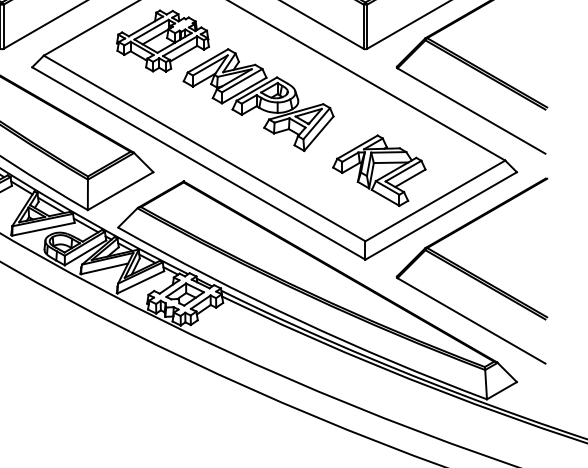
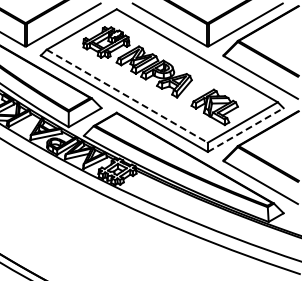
line: (205, 148) -> (127, 96), solid -> dashed
line: (440, 216) -> (245, 130), solid -> dashed

